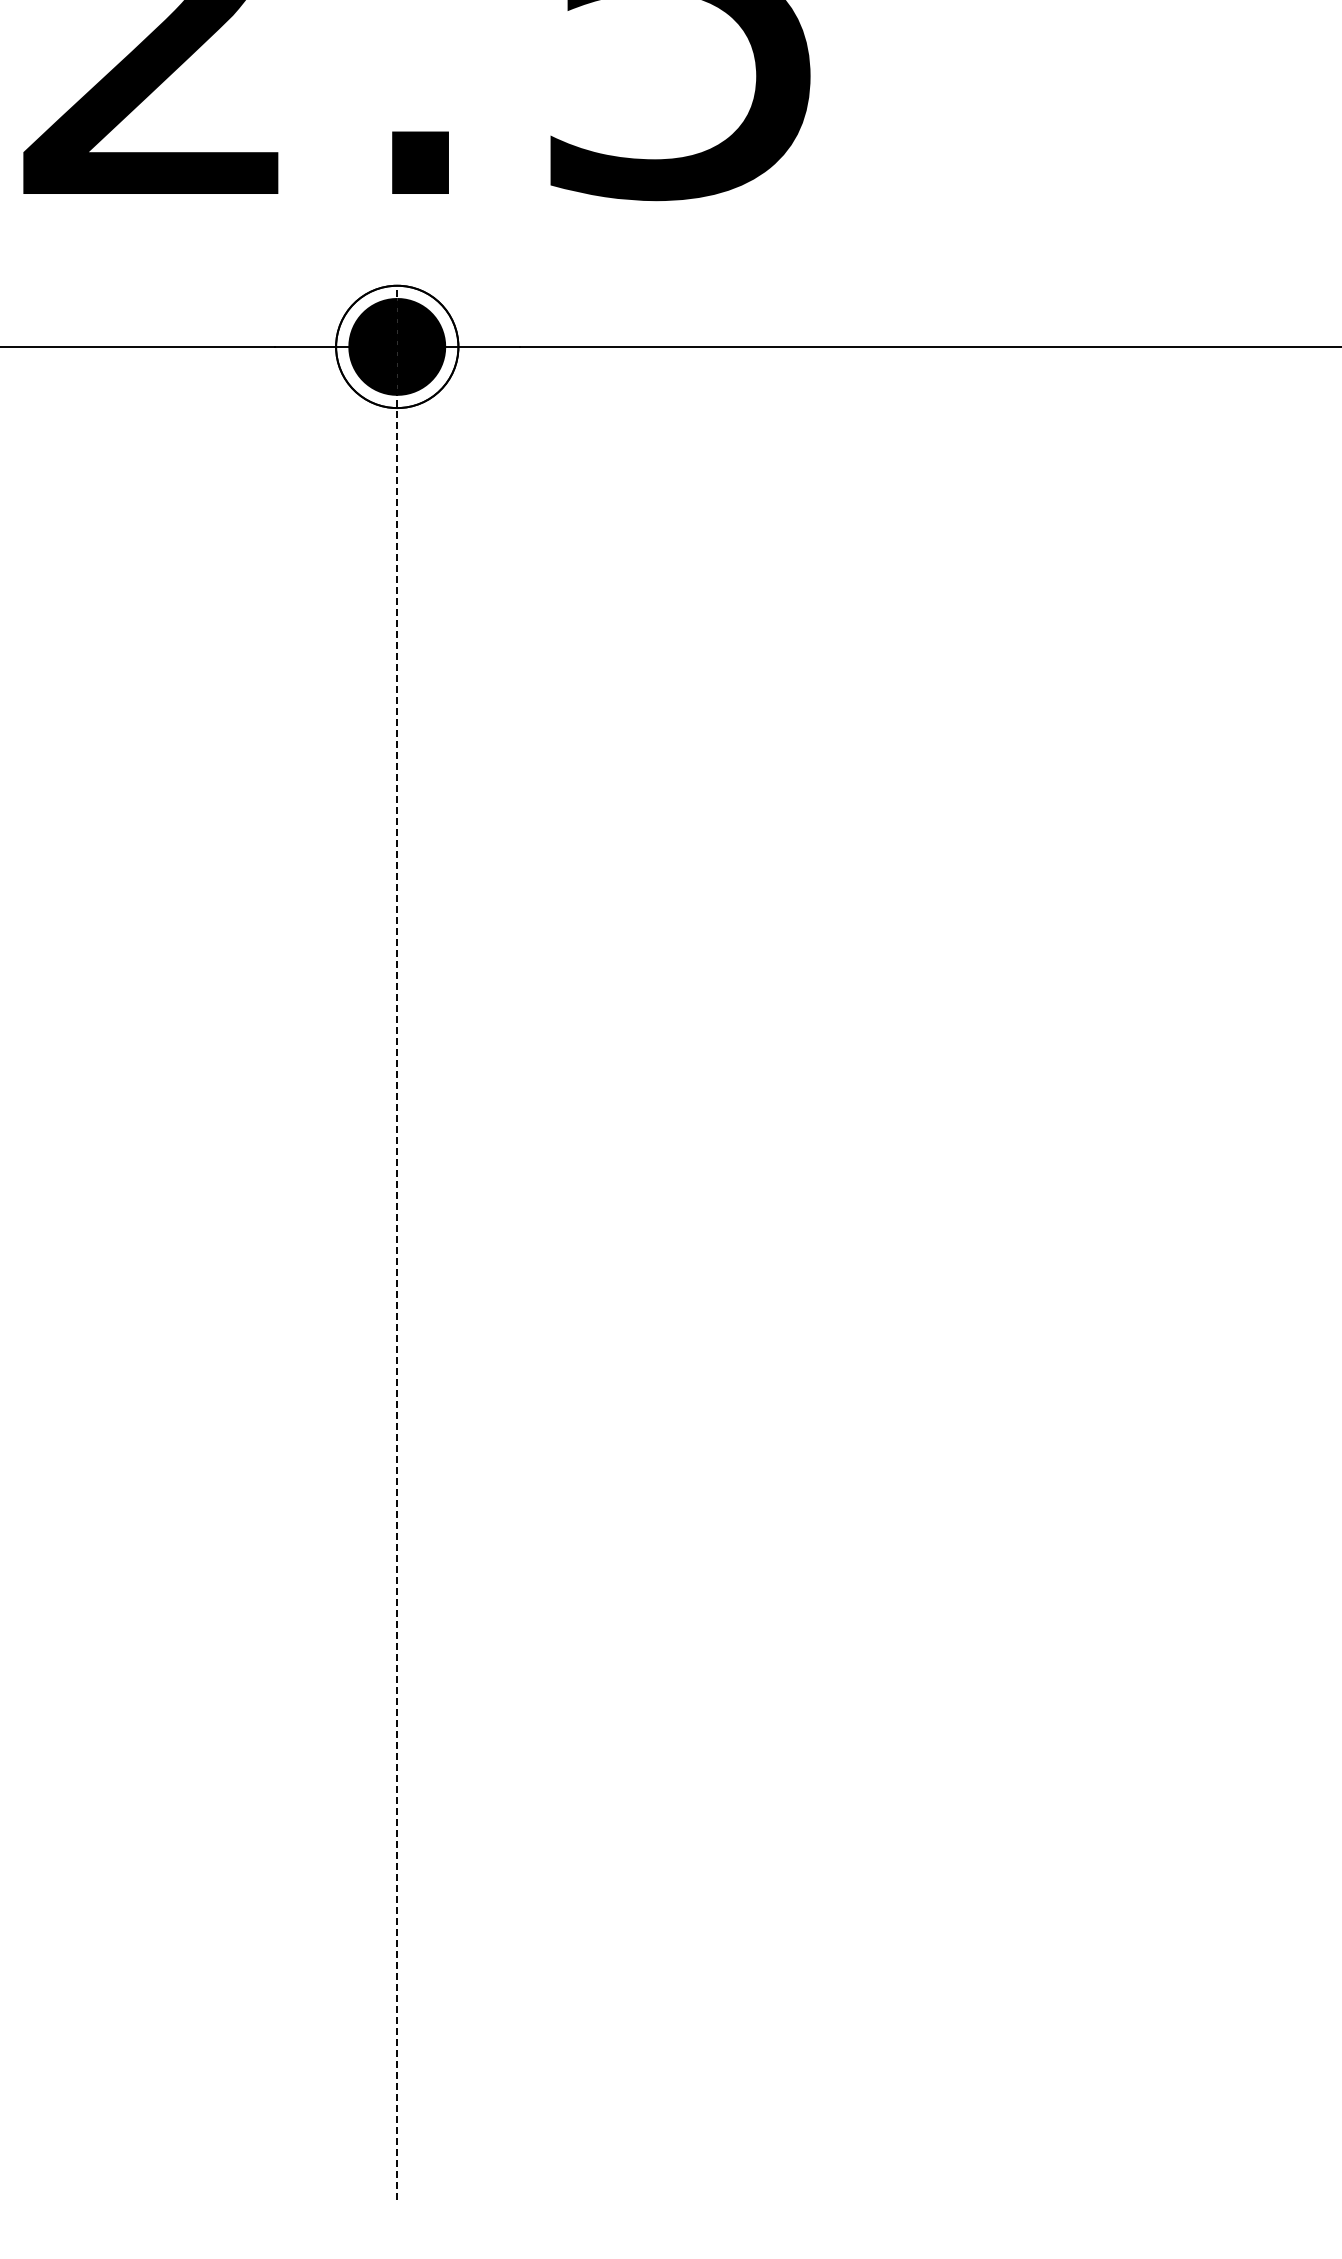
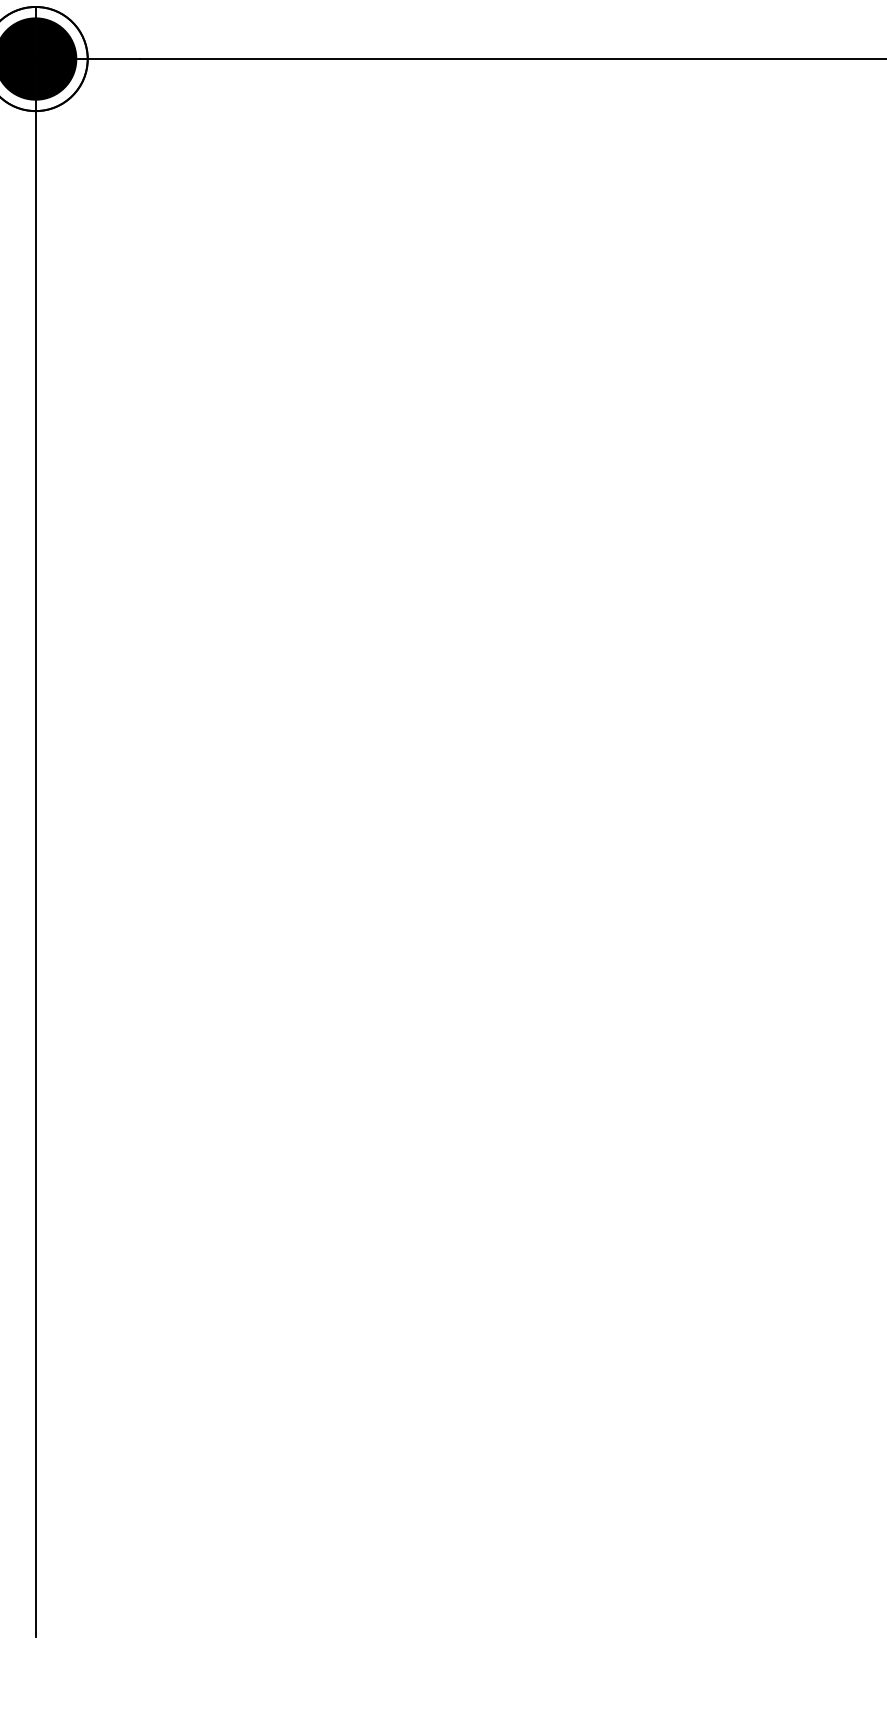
line: (397, 1242) -> (35, 821), dashed -> solid

